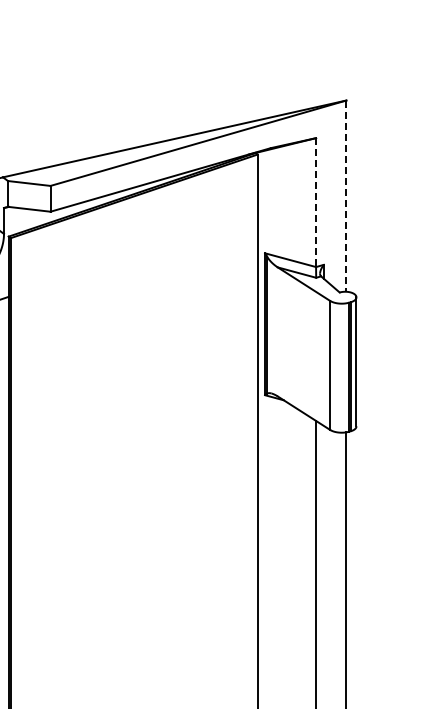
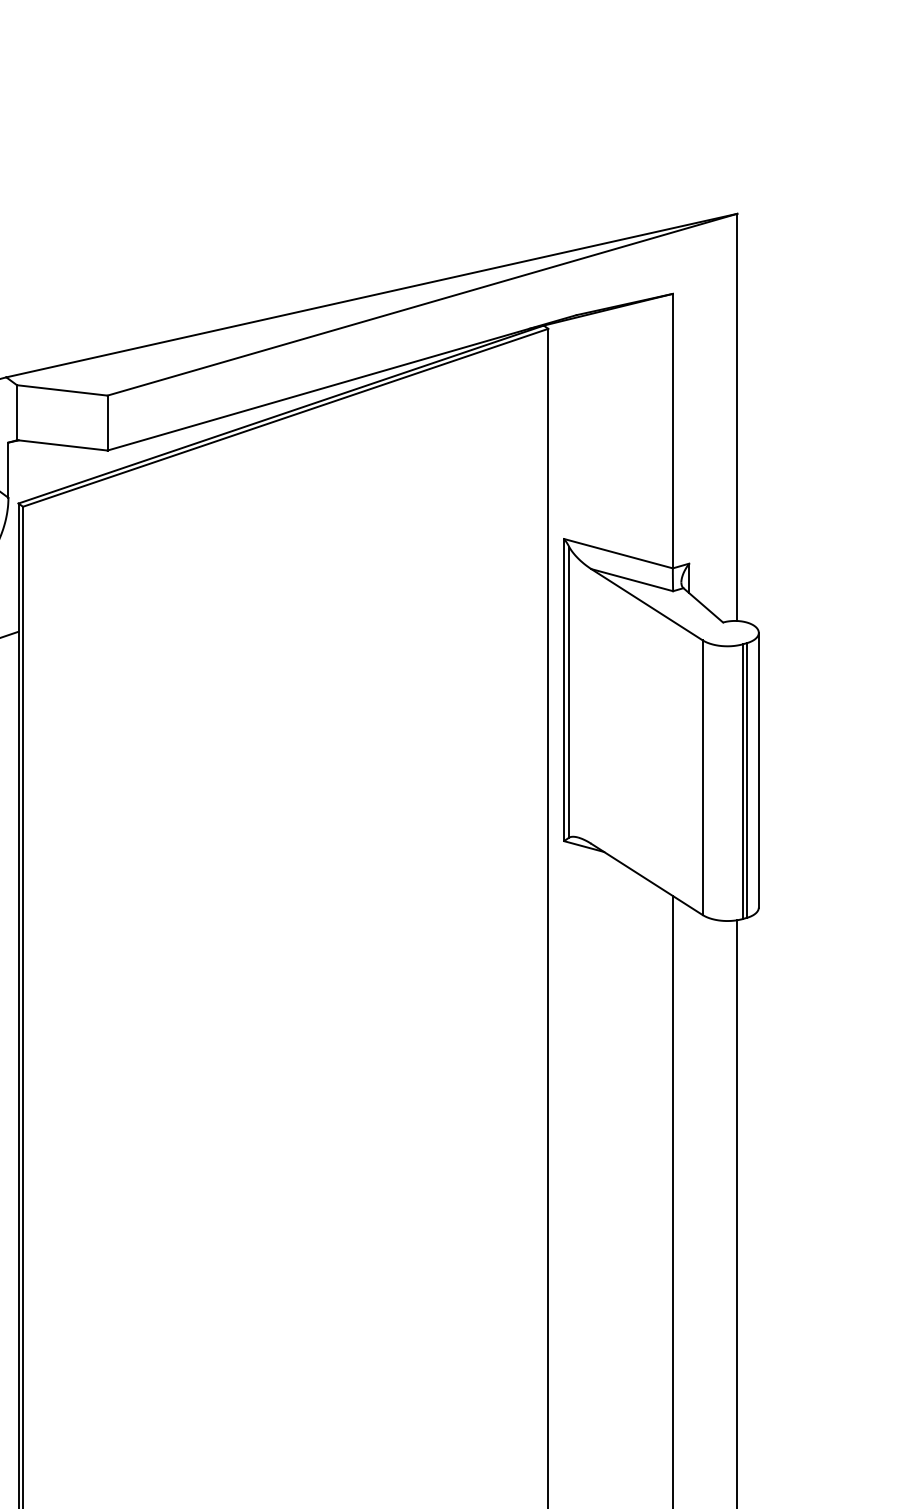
line: (346, 196) -> (737, 418), dashed -> solid
line: (316, 203) -> (673, 433), dashed -> solid

